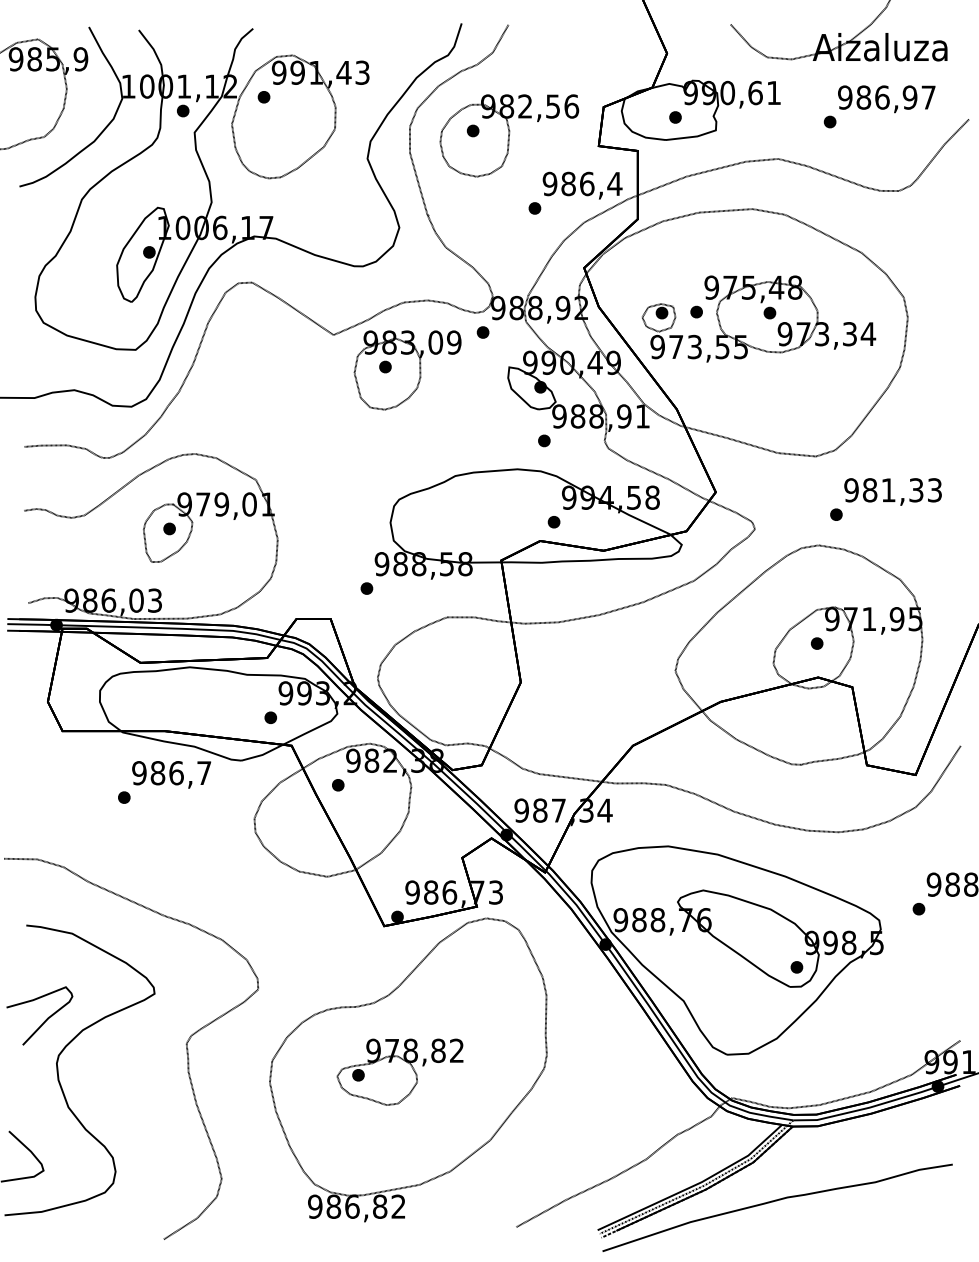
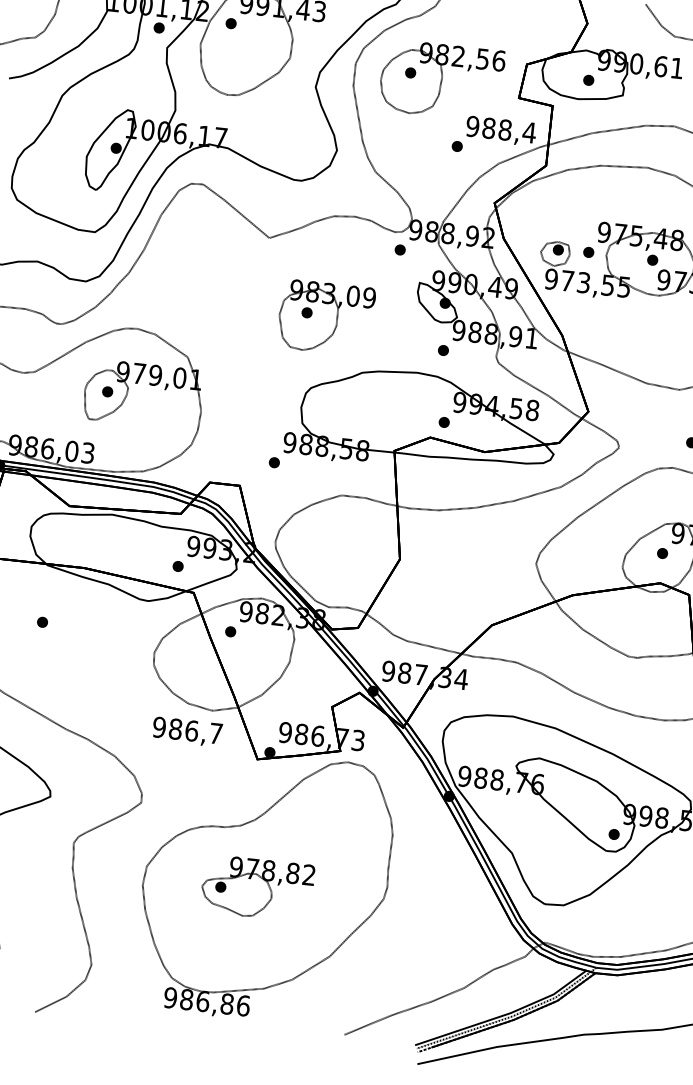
text: (587, 183) -> (505, 129), 986,4 -> 988,4
part: (407, 370) -> (326, 317), moved
text: (171, 774) -> (187, 731), moved
text: (398, 1206) -> (243, 1005), 986,82 -> 986,86

